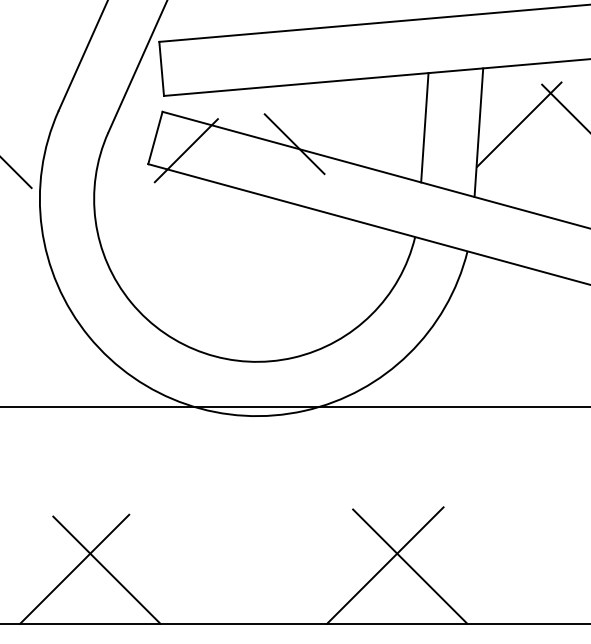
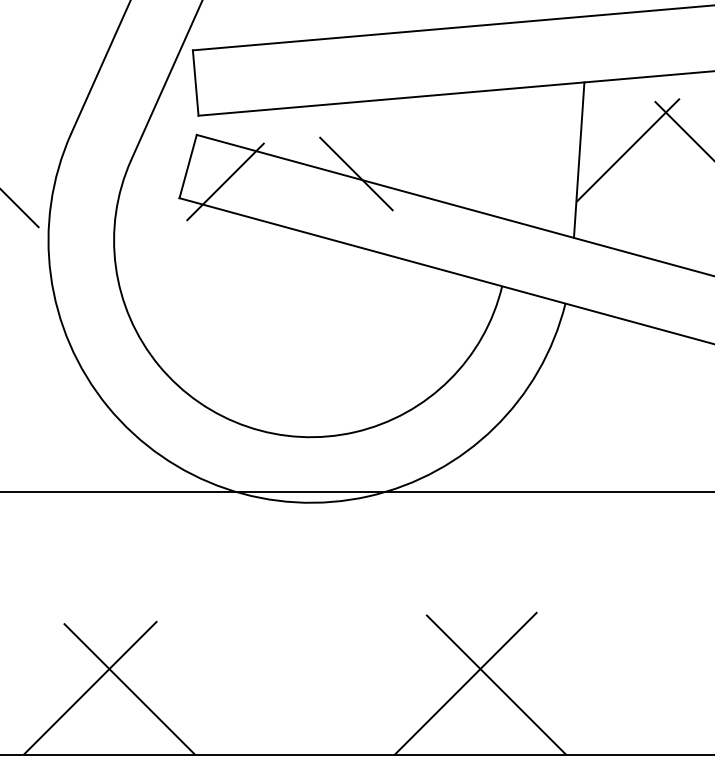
line: (424, 128) -> (513, 154), removed

